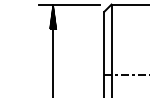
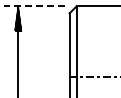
line: (69, 4) -> (34, 6), solid -> dashed

